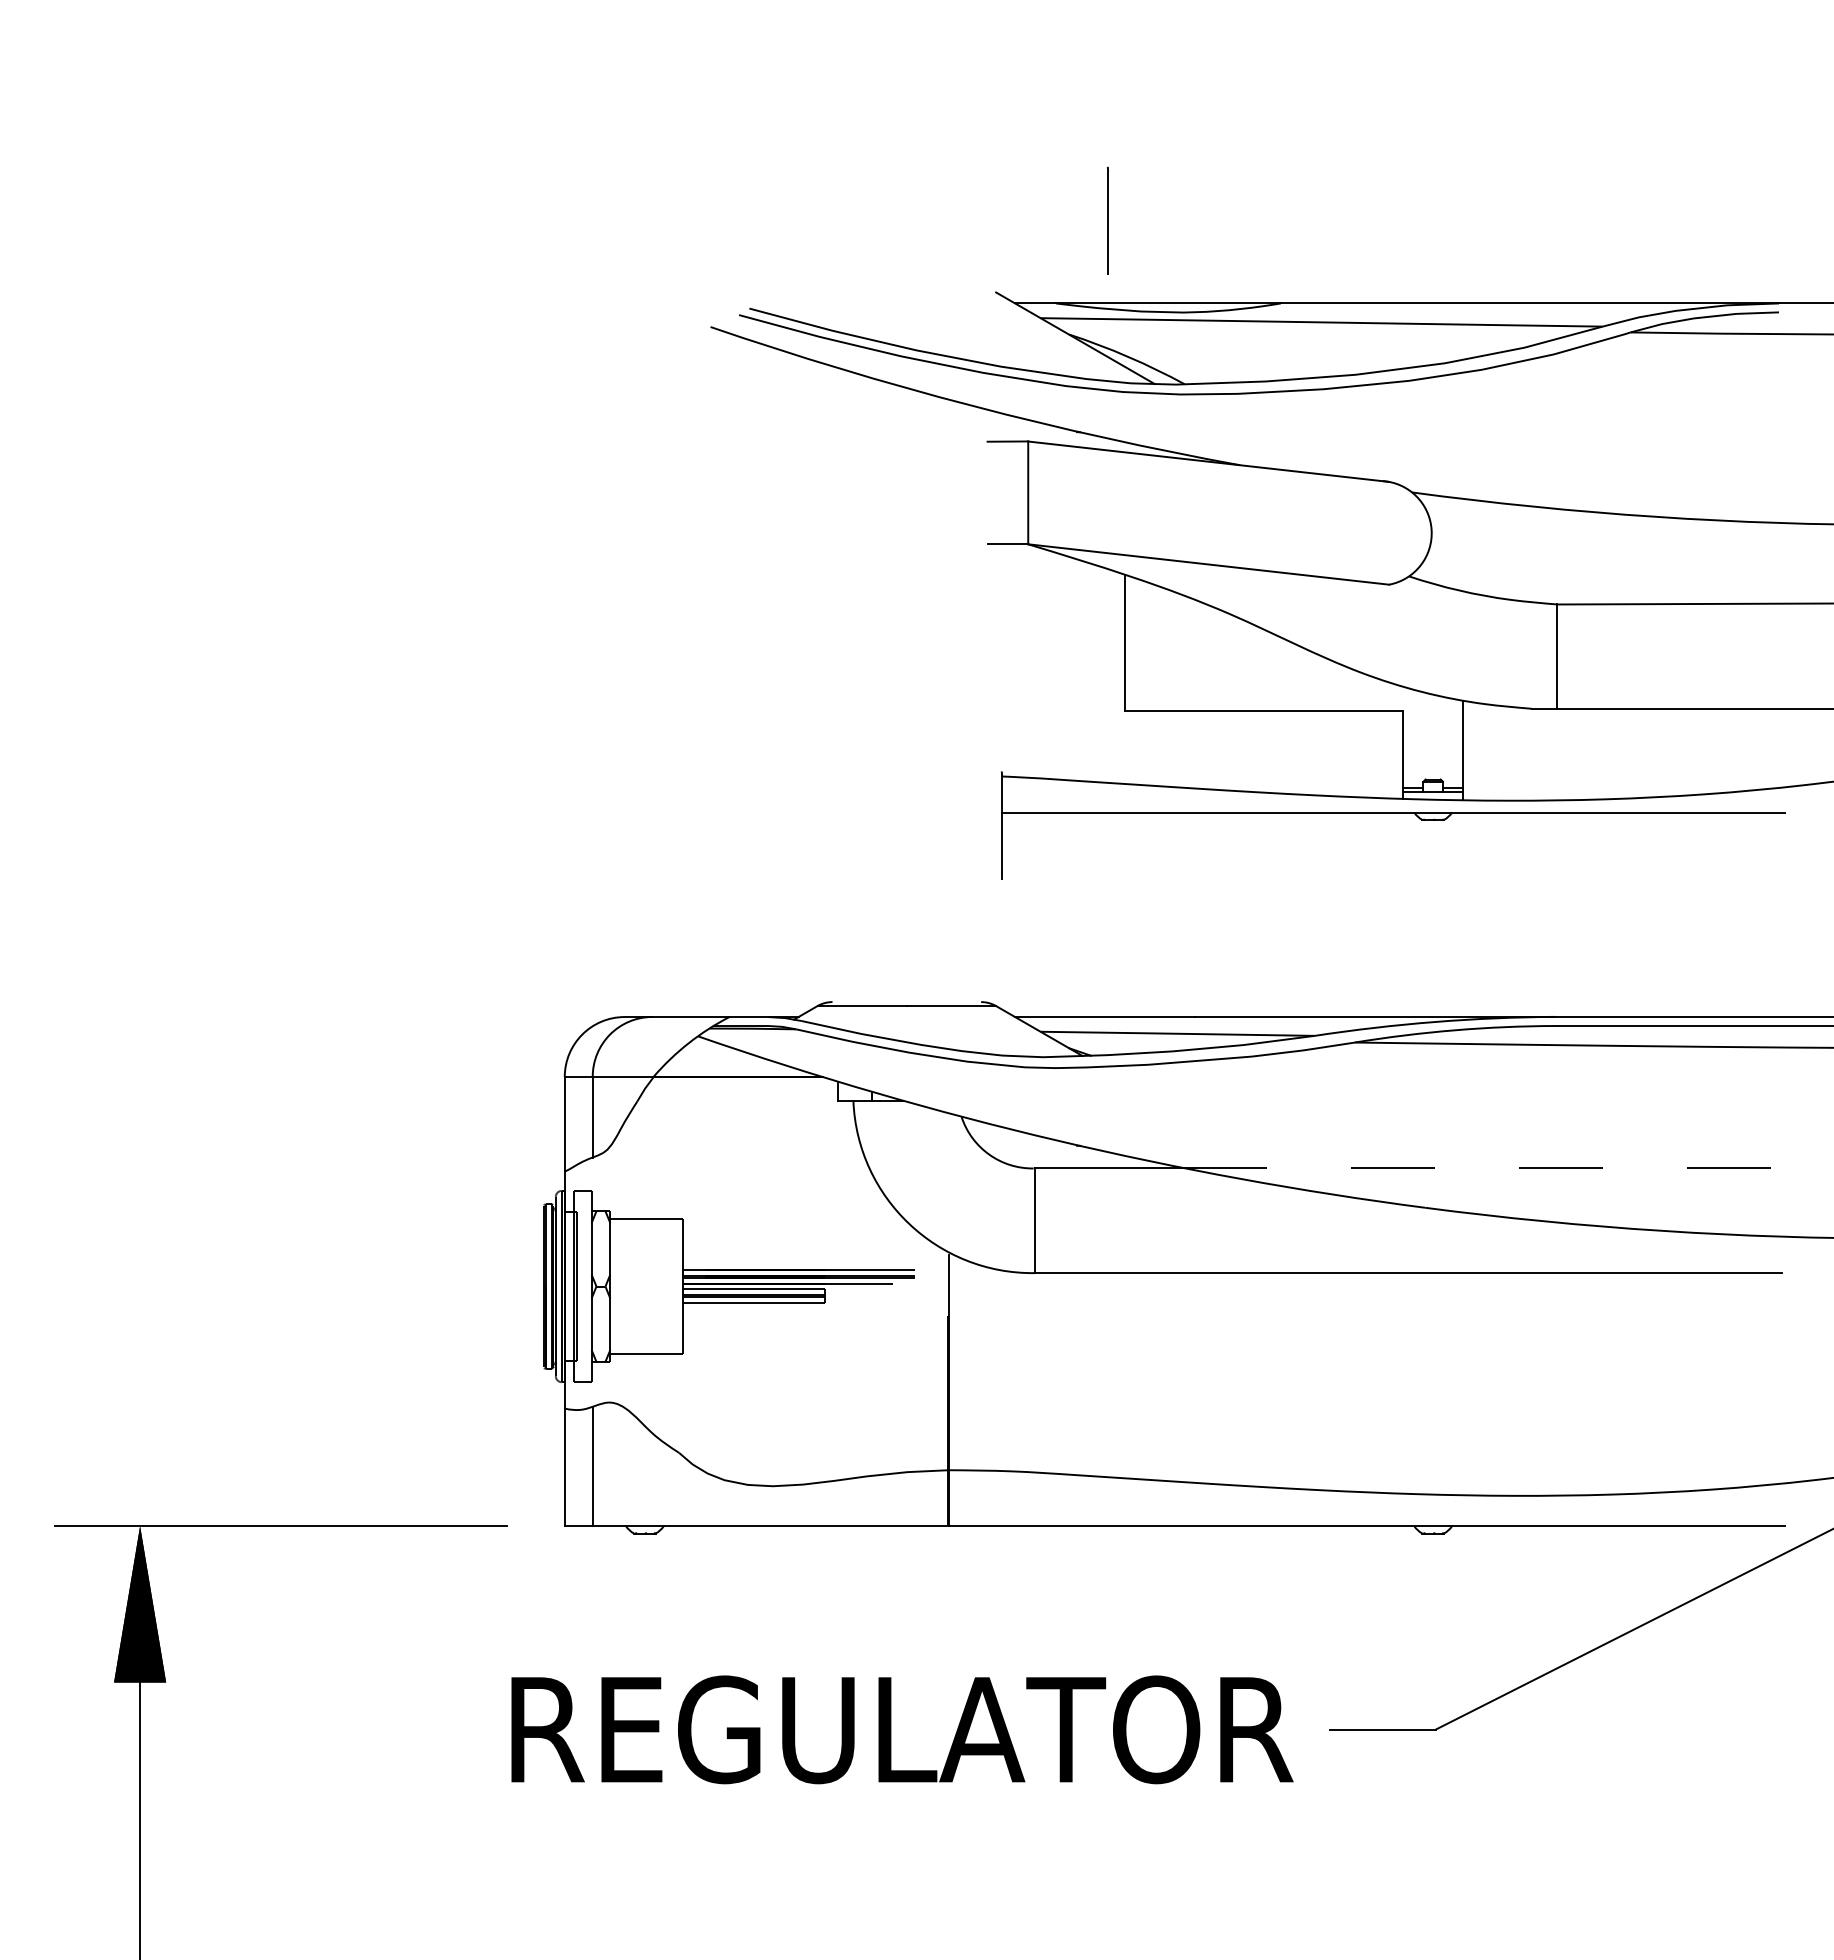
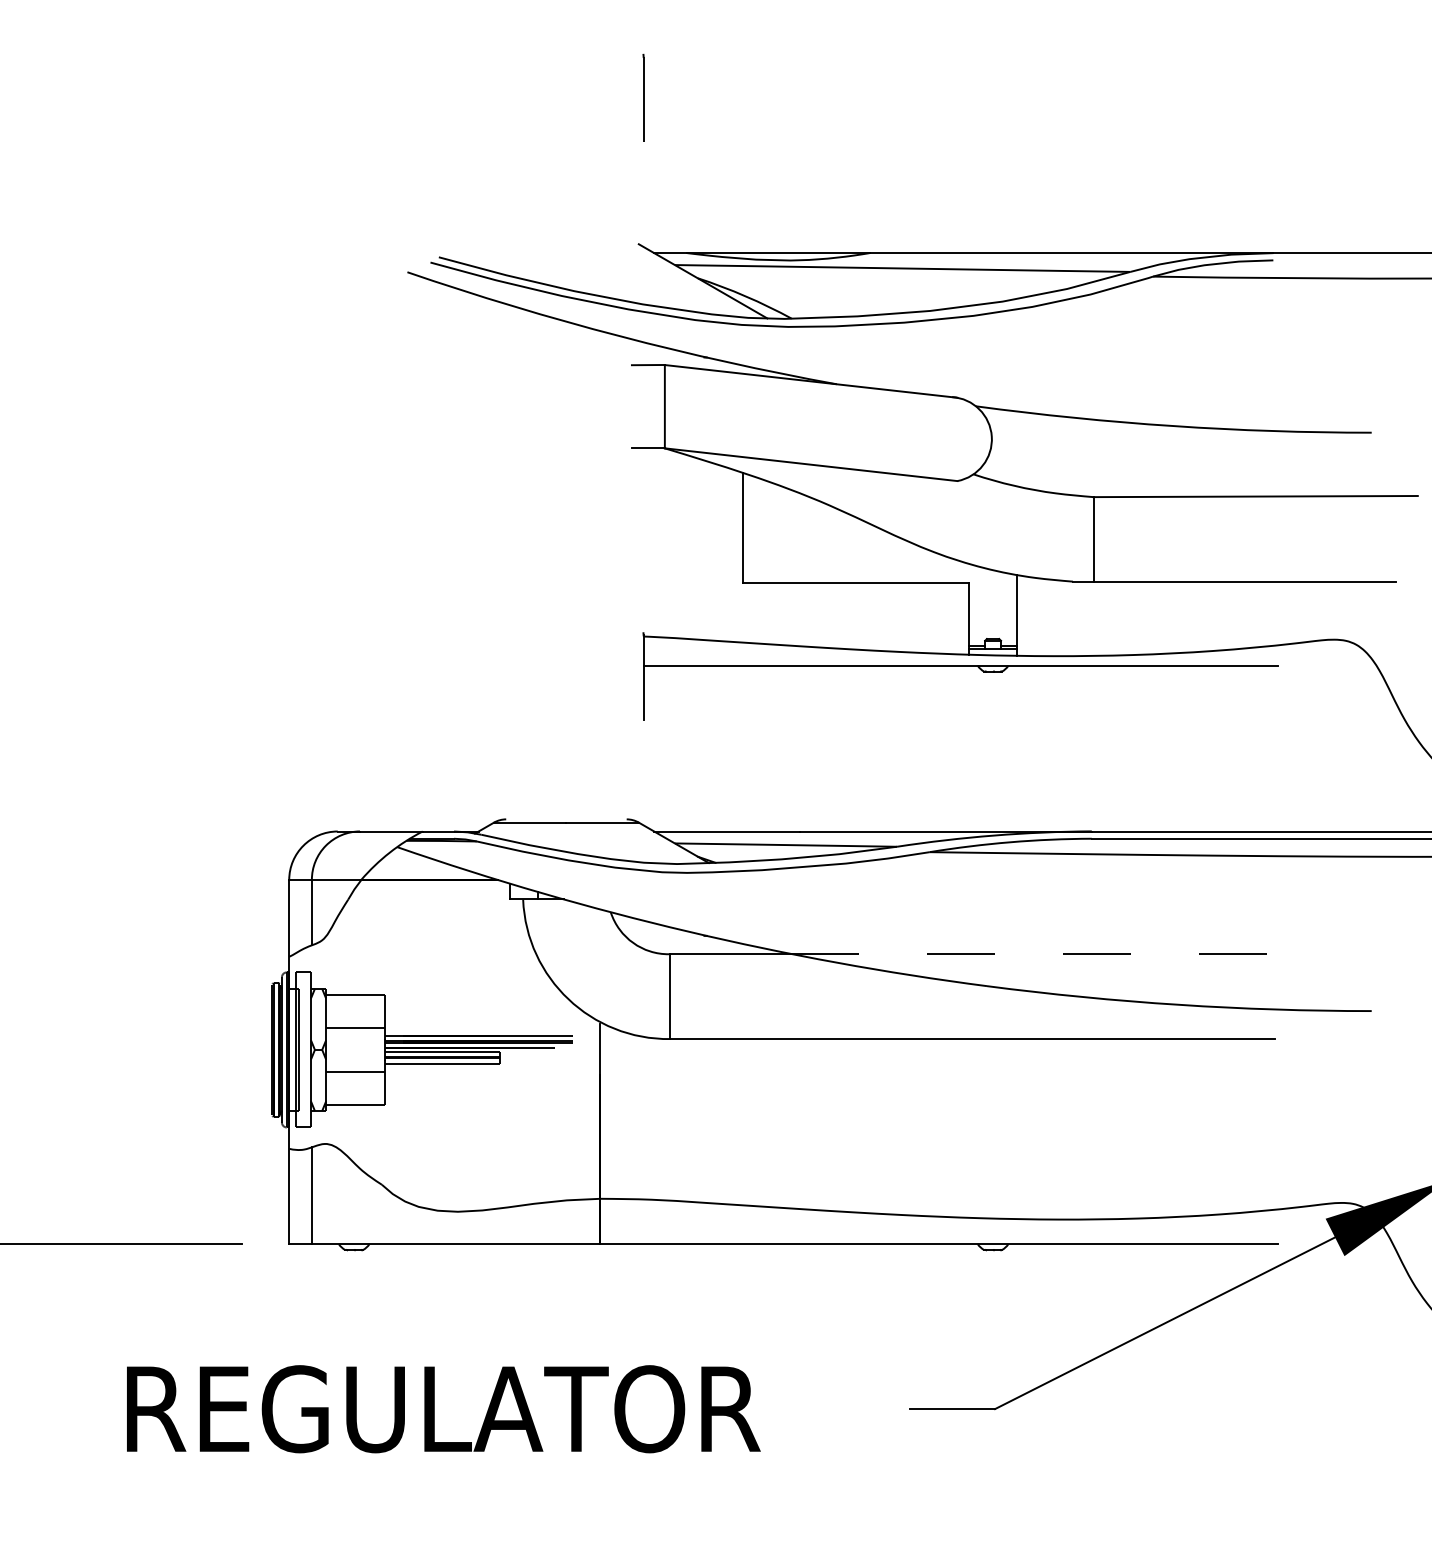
line: (1107, 220) -> (643, 97), moved
line: (646, 1259) -> (355, 1028), added
line: (646, 1313) -> (355, 1071), added
text: (902, 1729) -> (443, 1408), moved

